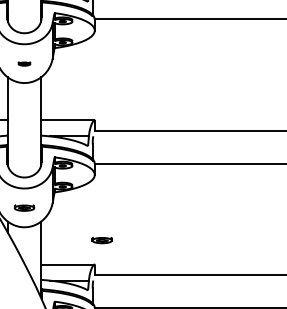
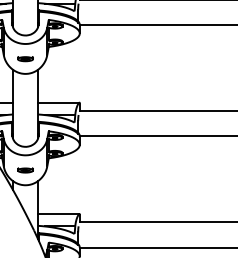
part: (24, 64) -> (25, 59), size x1.67
part: (102, 240) -> (85, 195), removed

